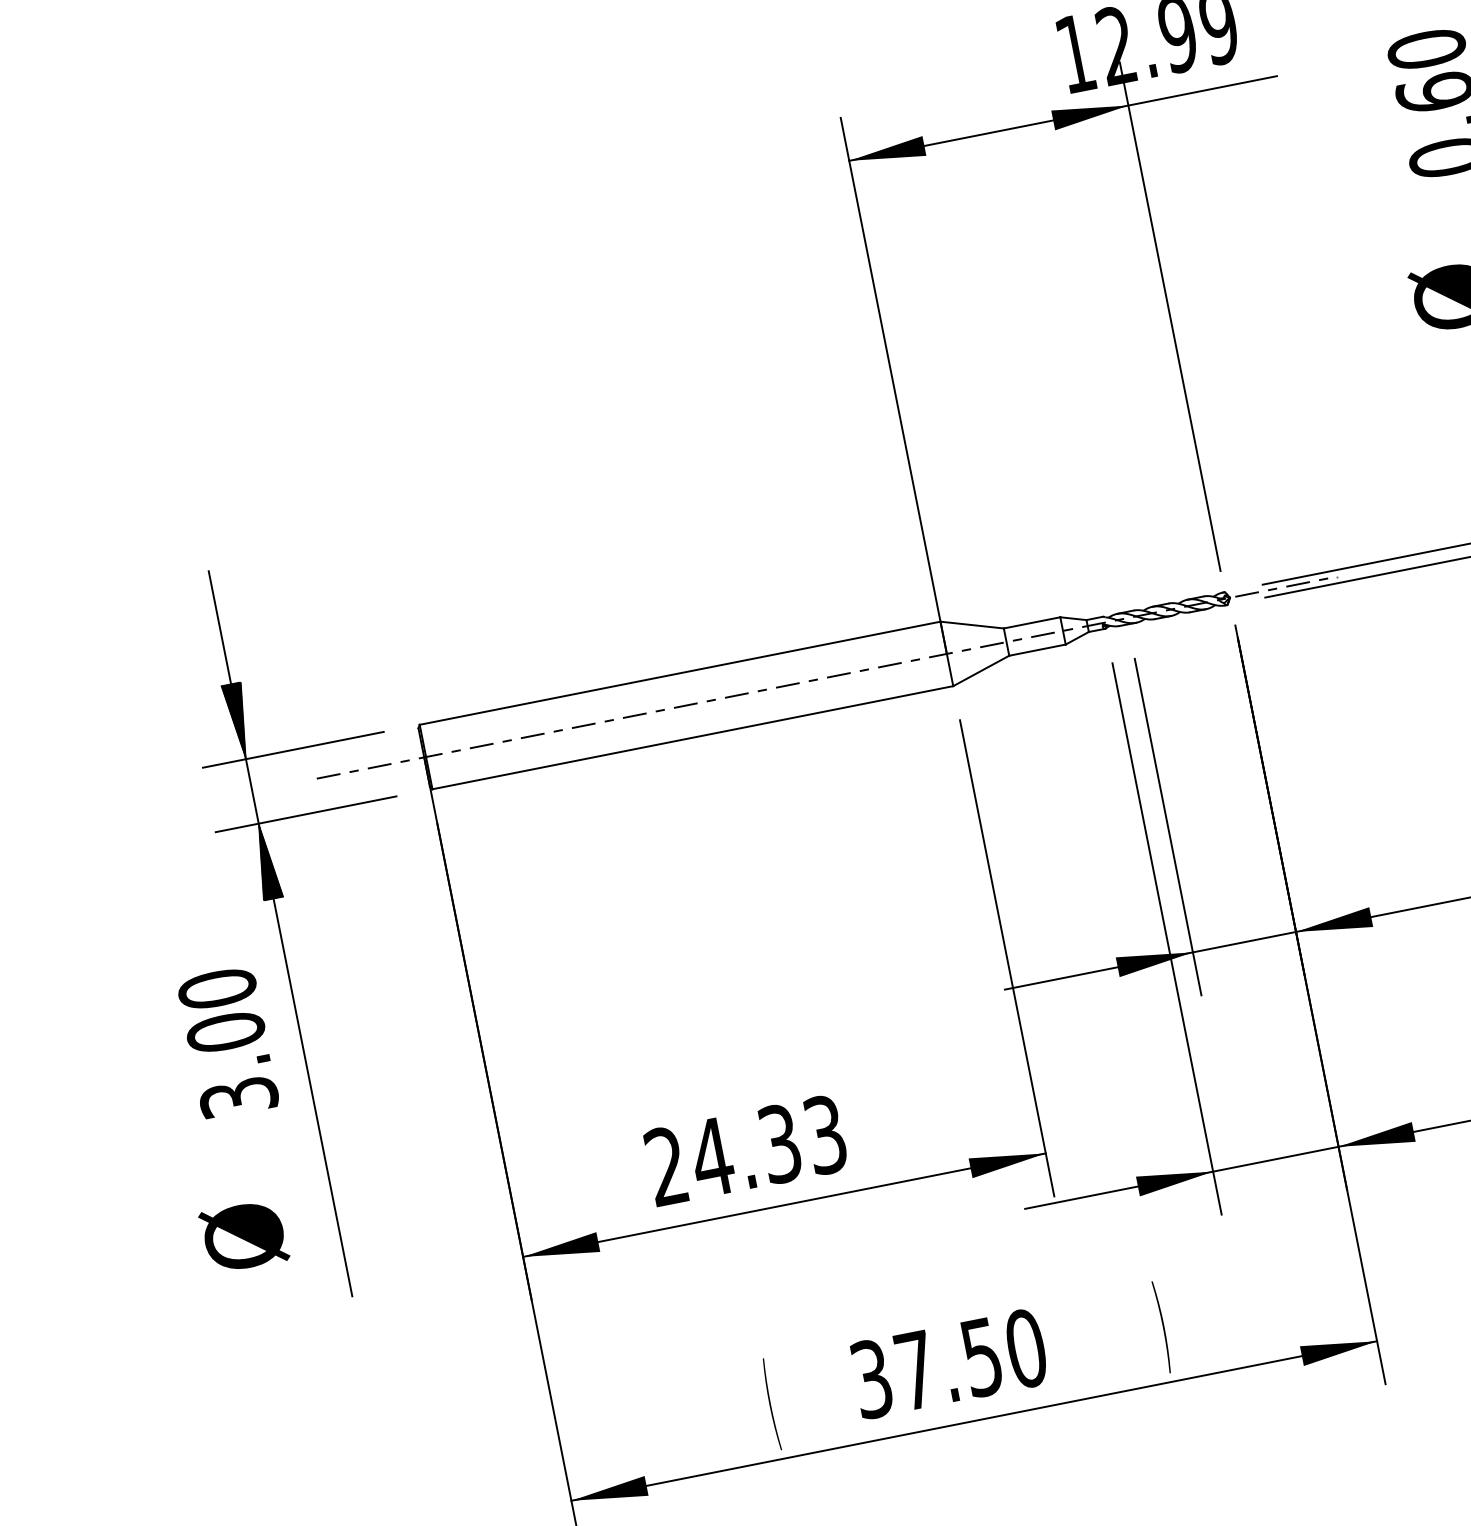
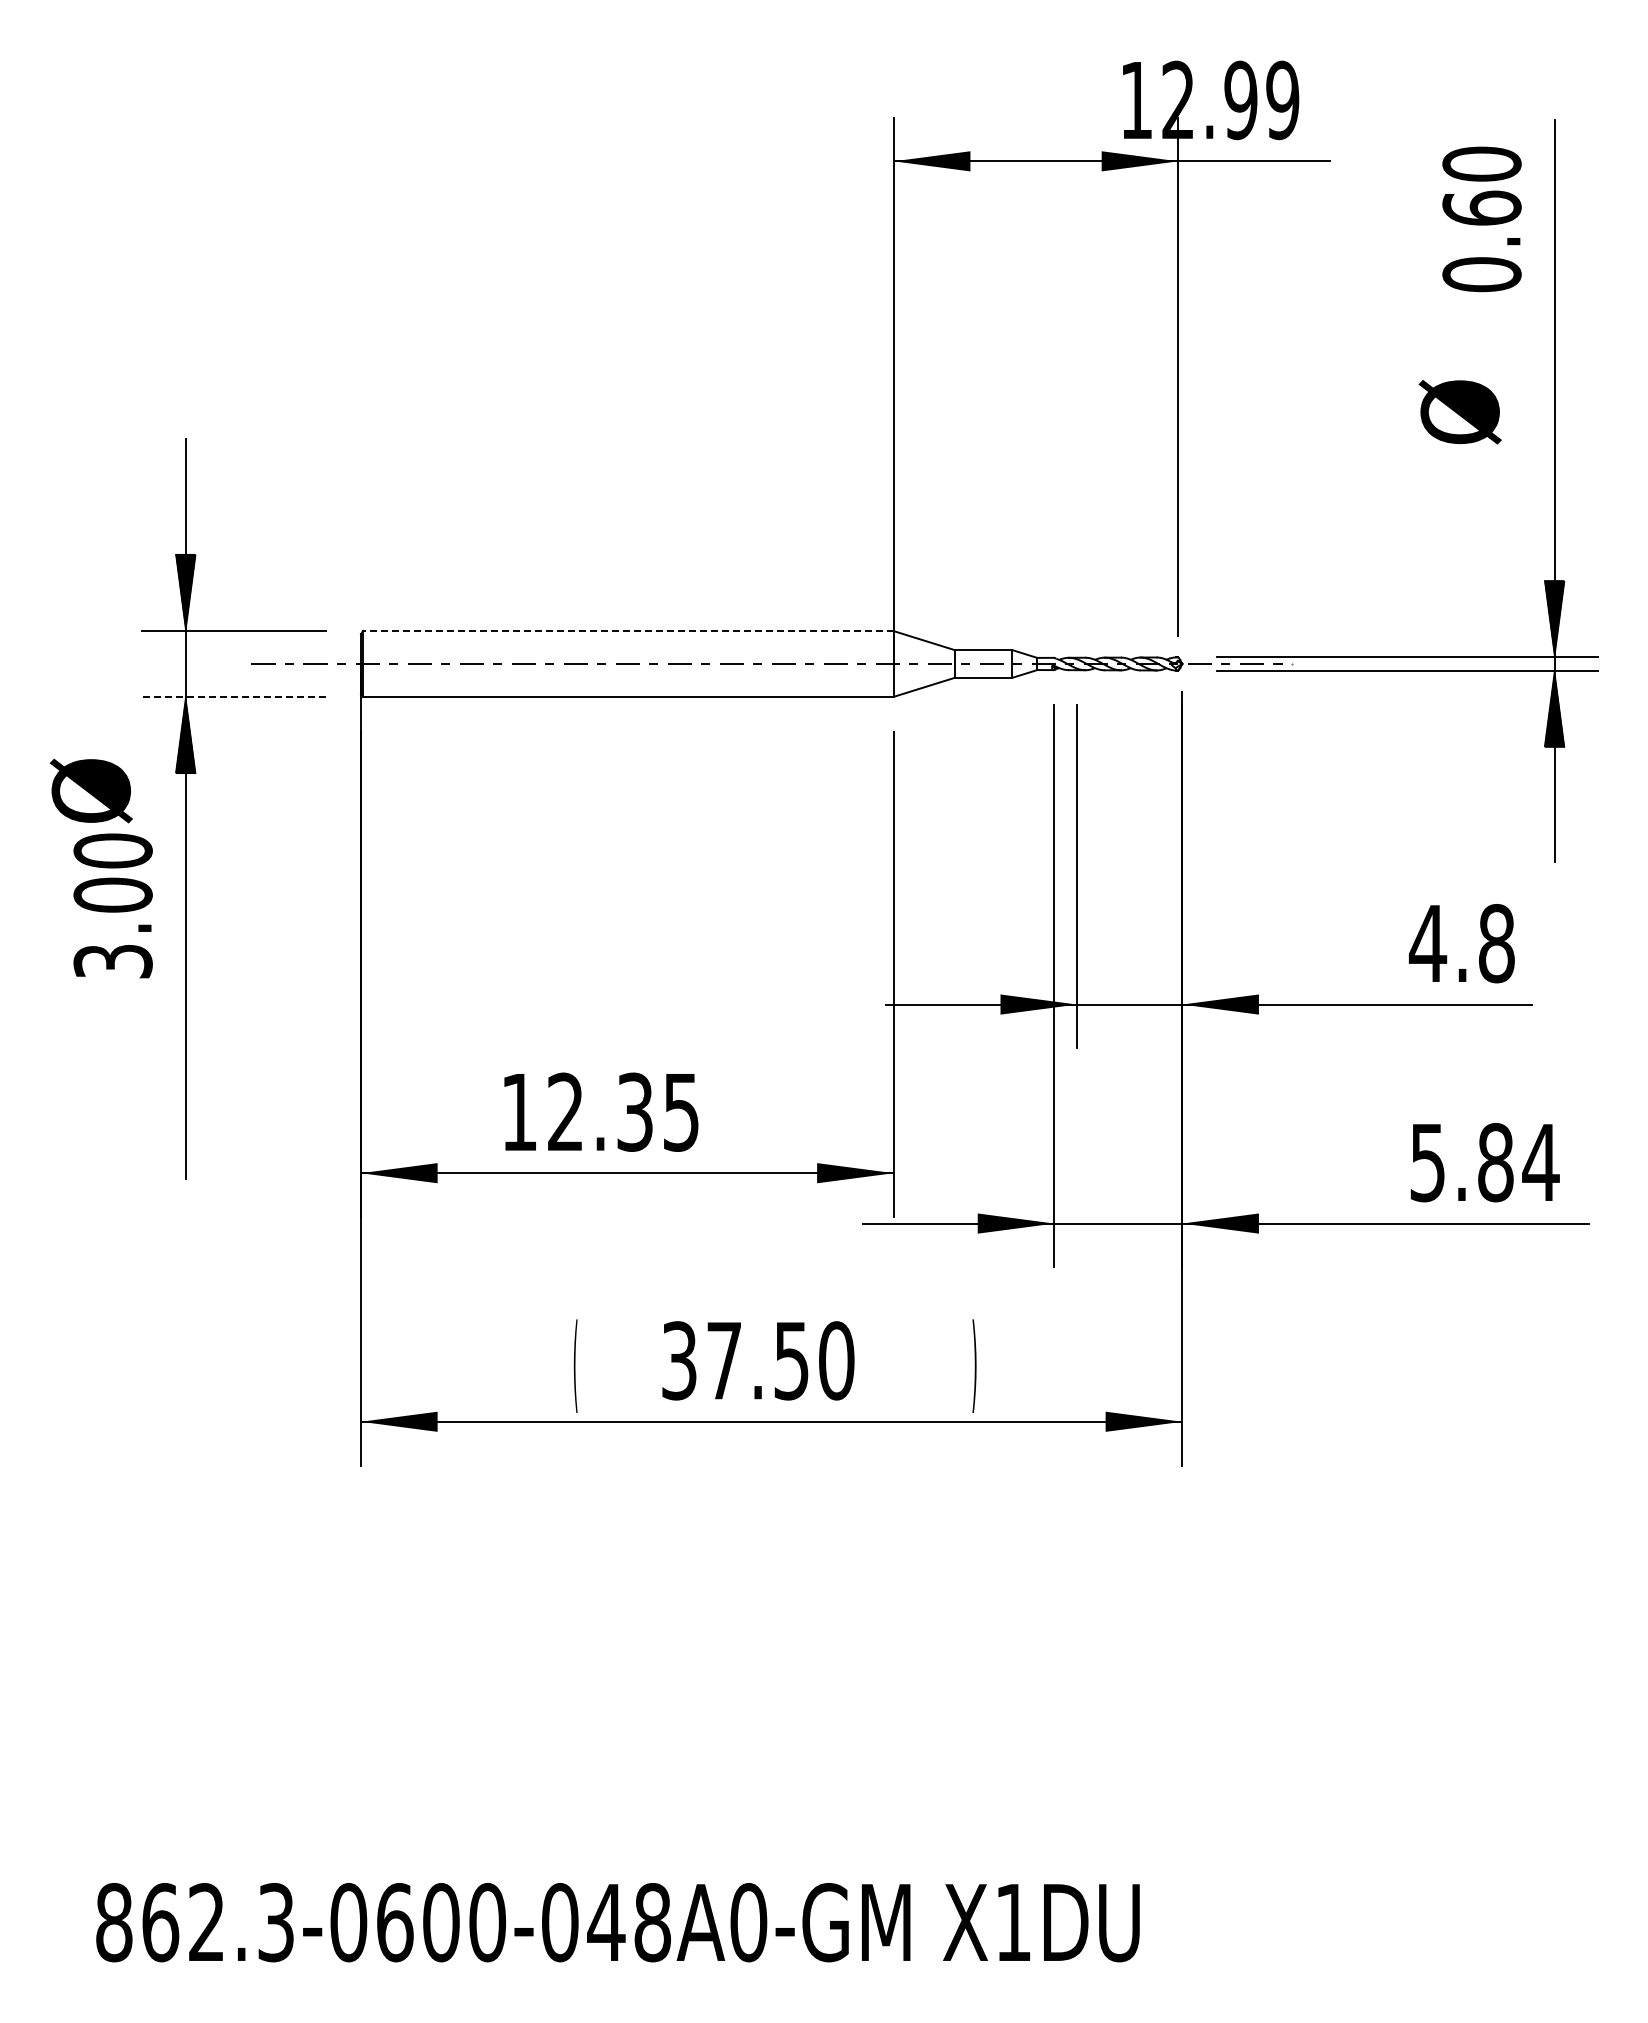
line: (679, 673) -> (627, 631), solid -> dashed
line: (305, 814) -> (233, 696), solid -> dashed
text: (745, 1150) -> (599, 1111), 24.33 -> 12.35
text: (243, 1236) -> (90, 790), moved

